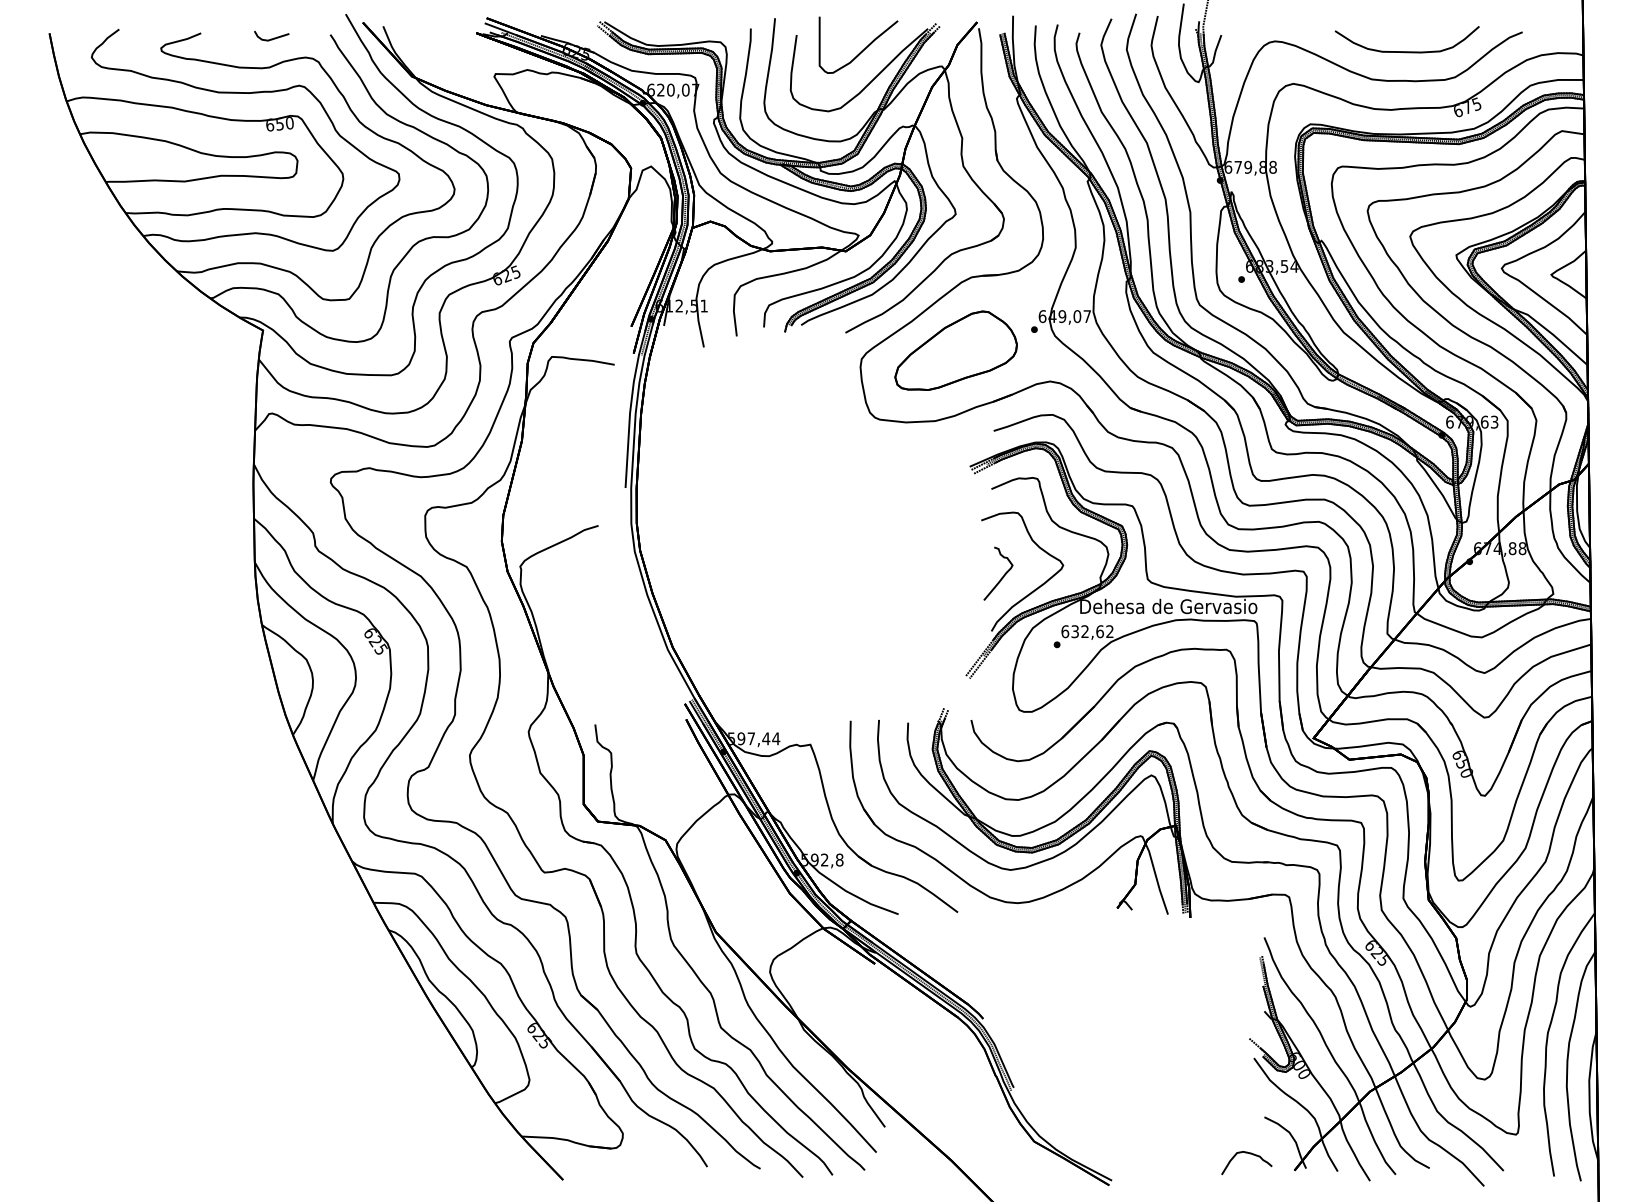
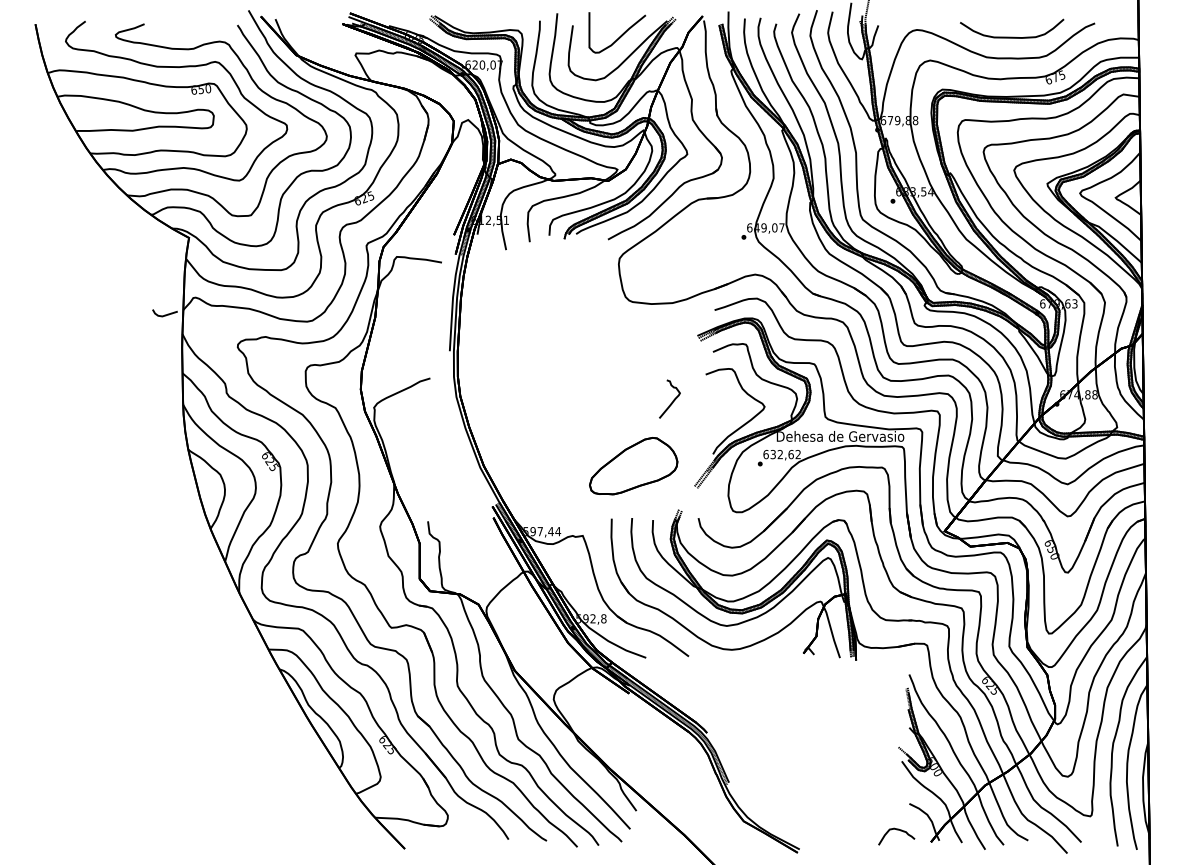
curve: (271, 38) -> (164, 314), moved
part: (955, 350) -> (633, 465), moved
curve: (1002, 576) -> (672, 401), moved

